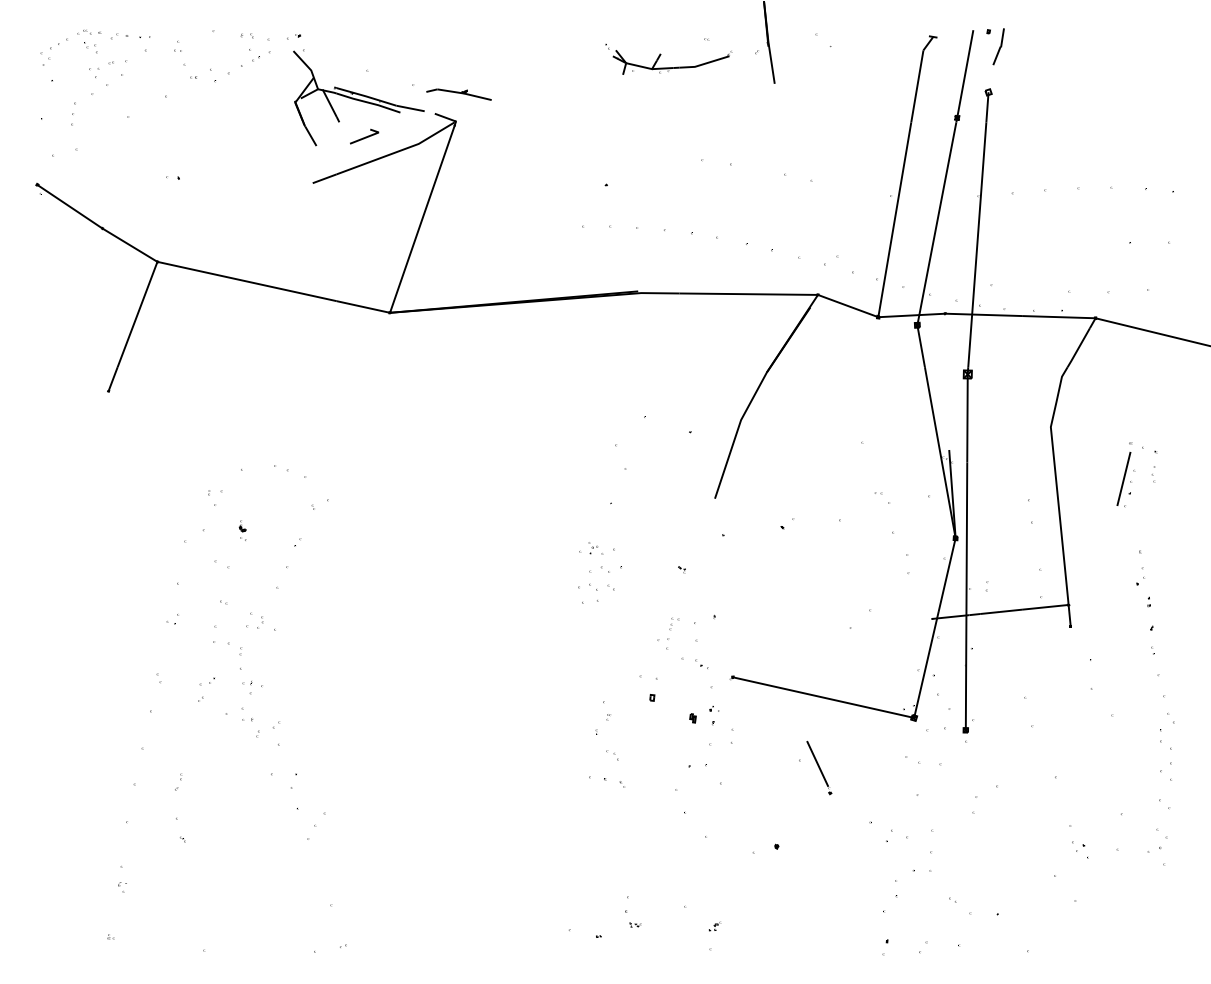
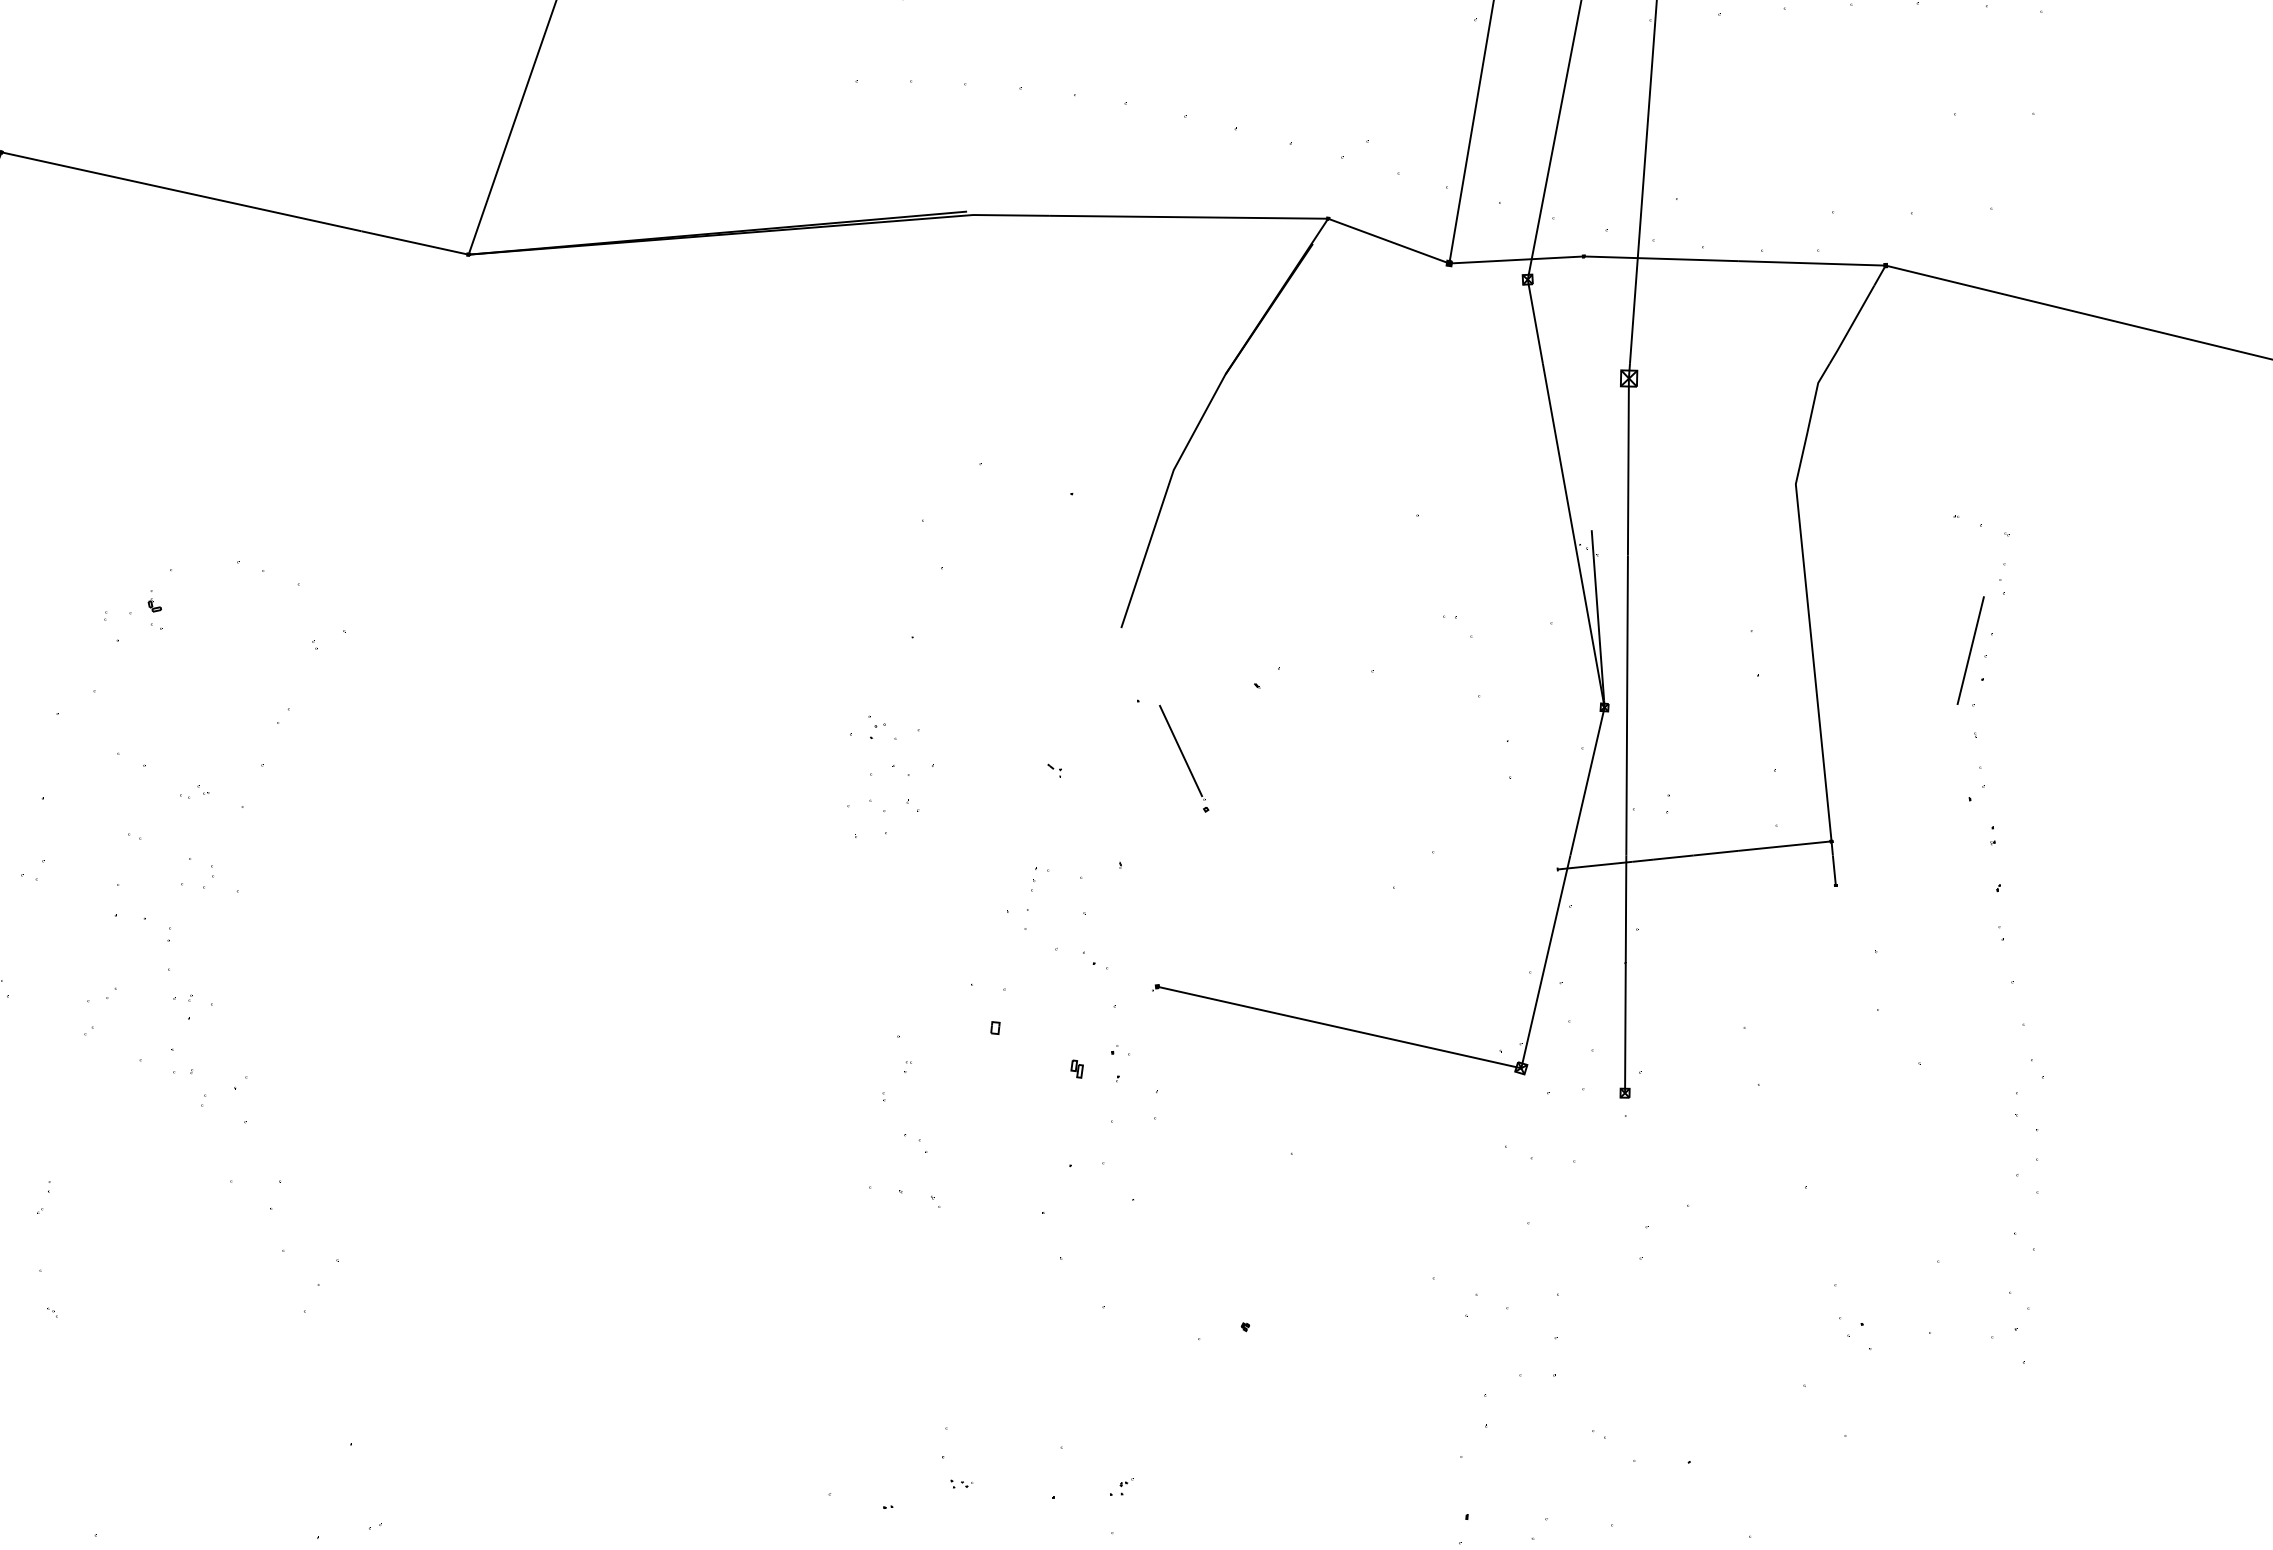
part: (1125, 479) -> (1973, 651), moved
part: (242, 530) -> (154, 609), moved
part: (253, 579) -> (194, 790), added
part: (819, 767) -> (1184, 758), moved

